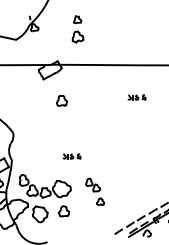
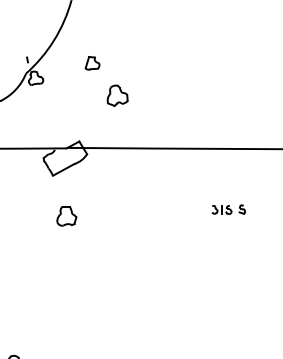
part: (77, 19) -> (92, 62), moved
part: (62, 100) -> (67, 215), moved
part: (71, 156) -> (105, 320), removed

